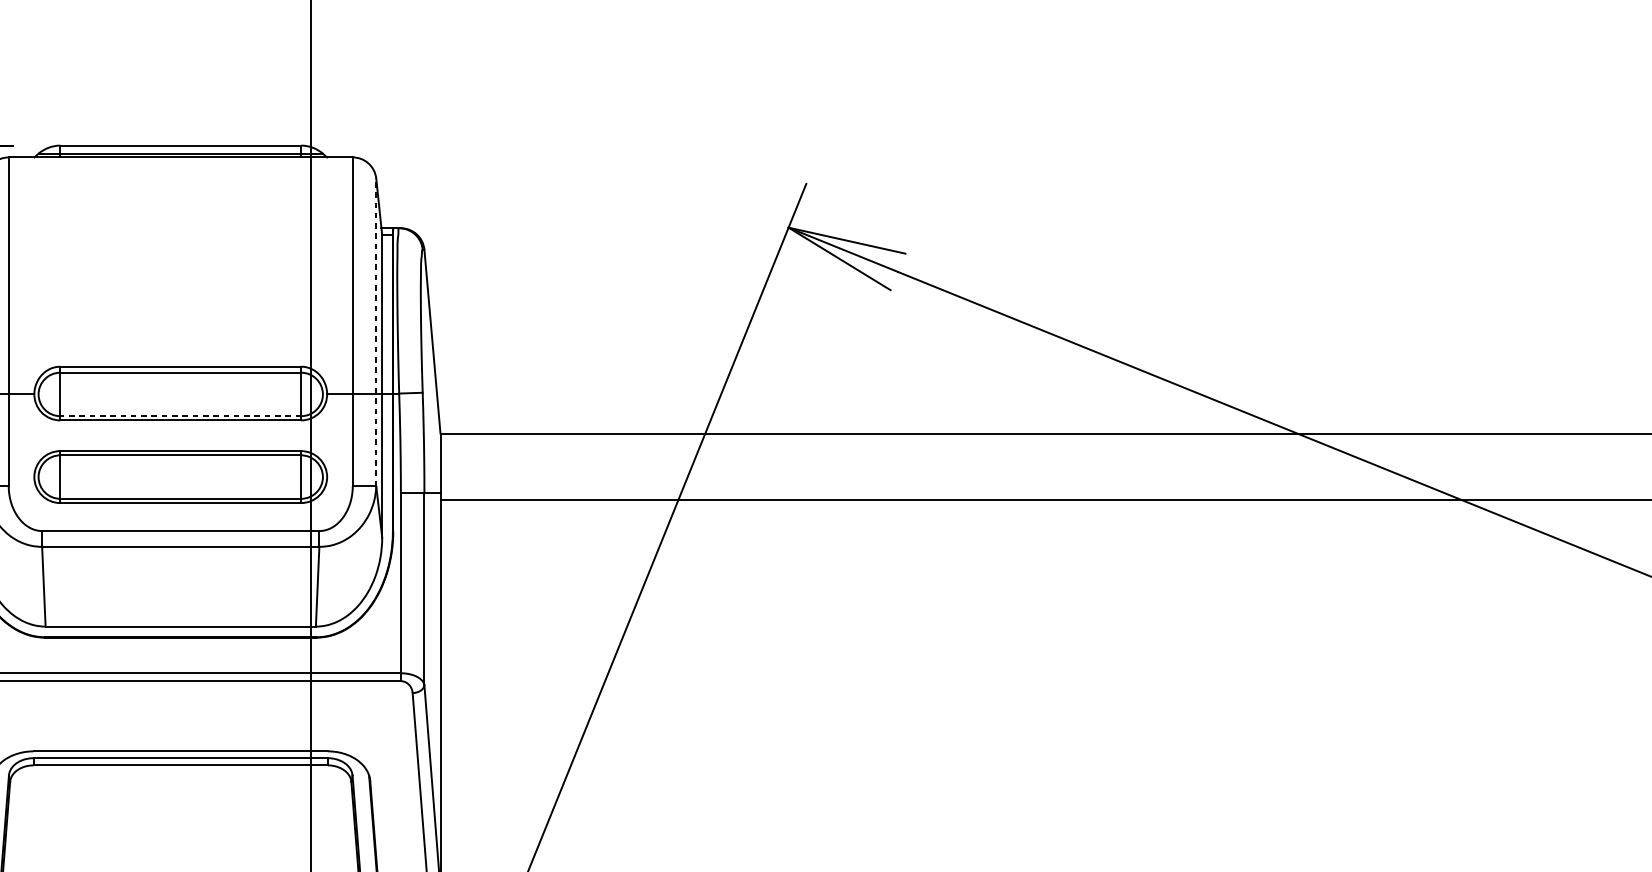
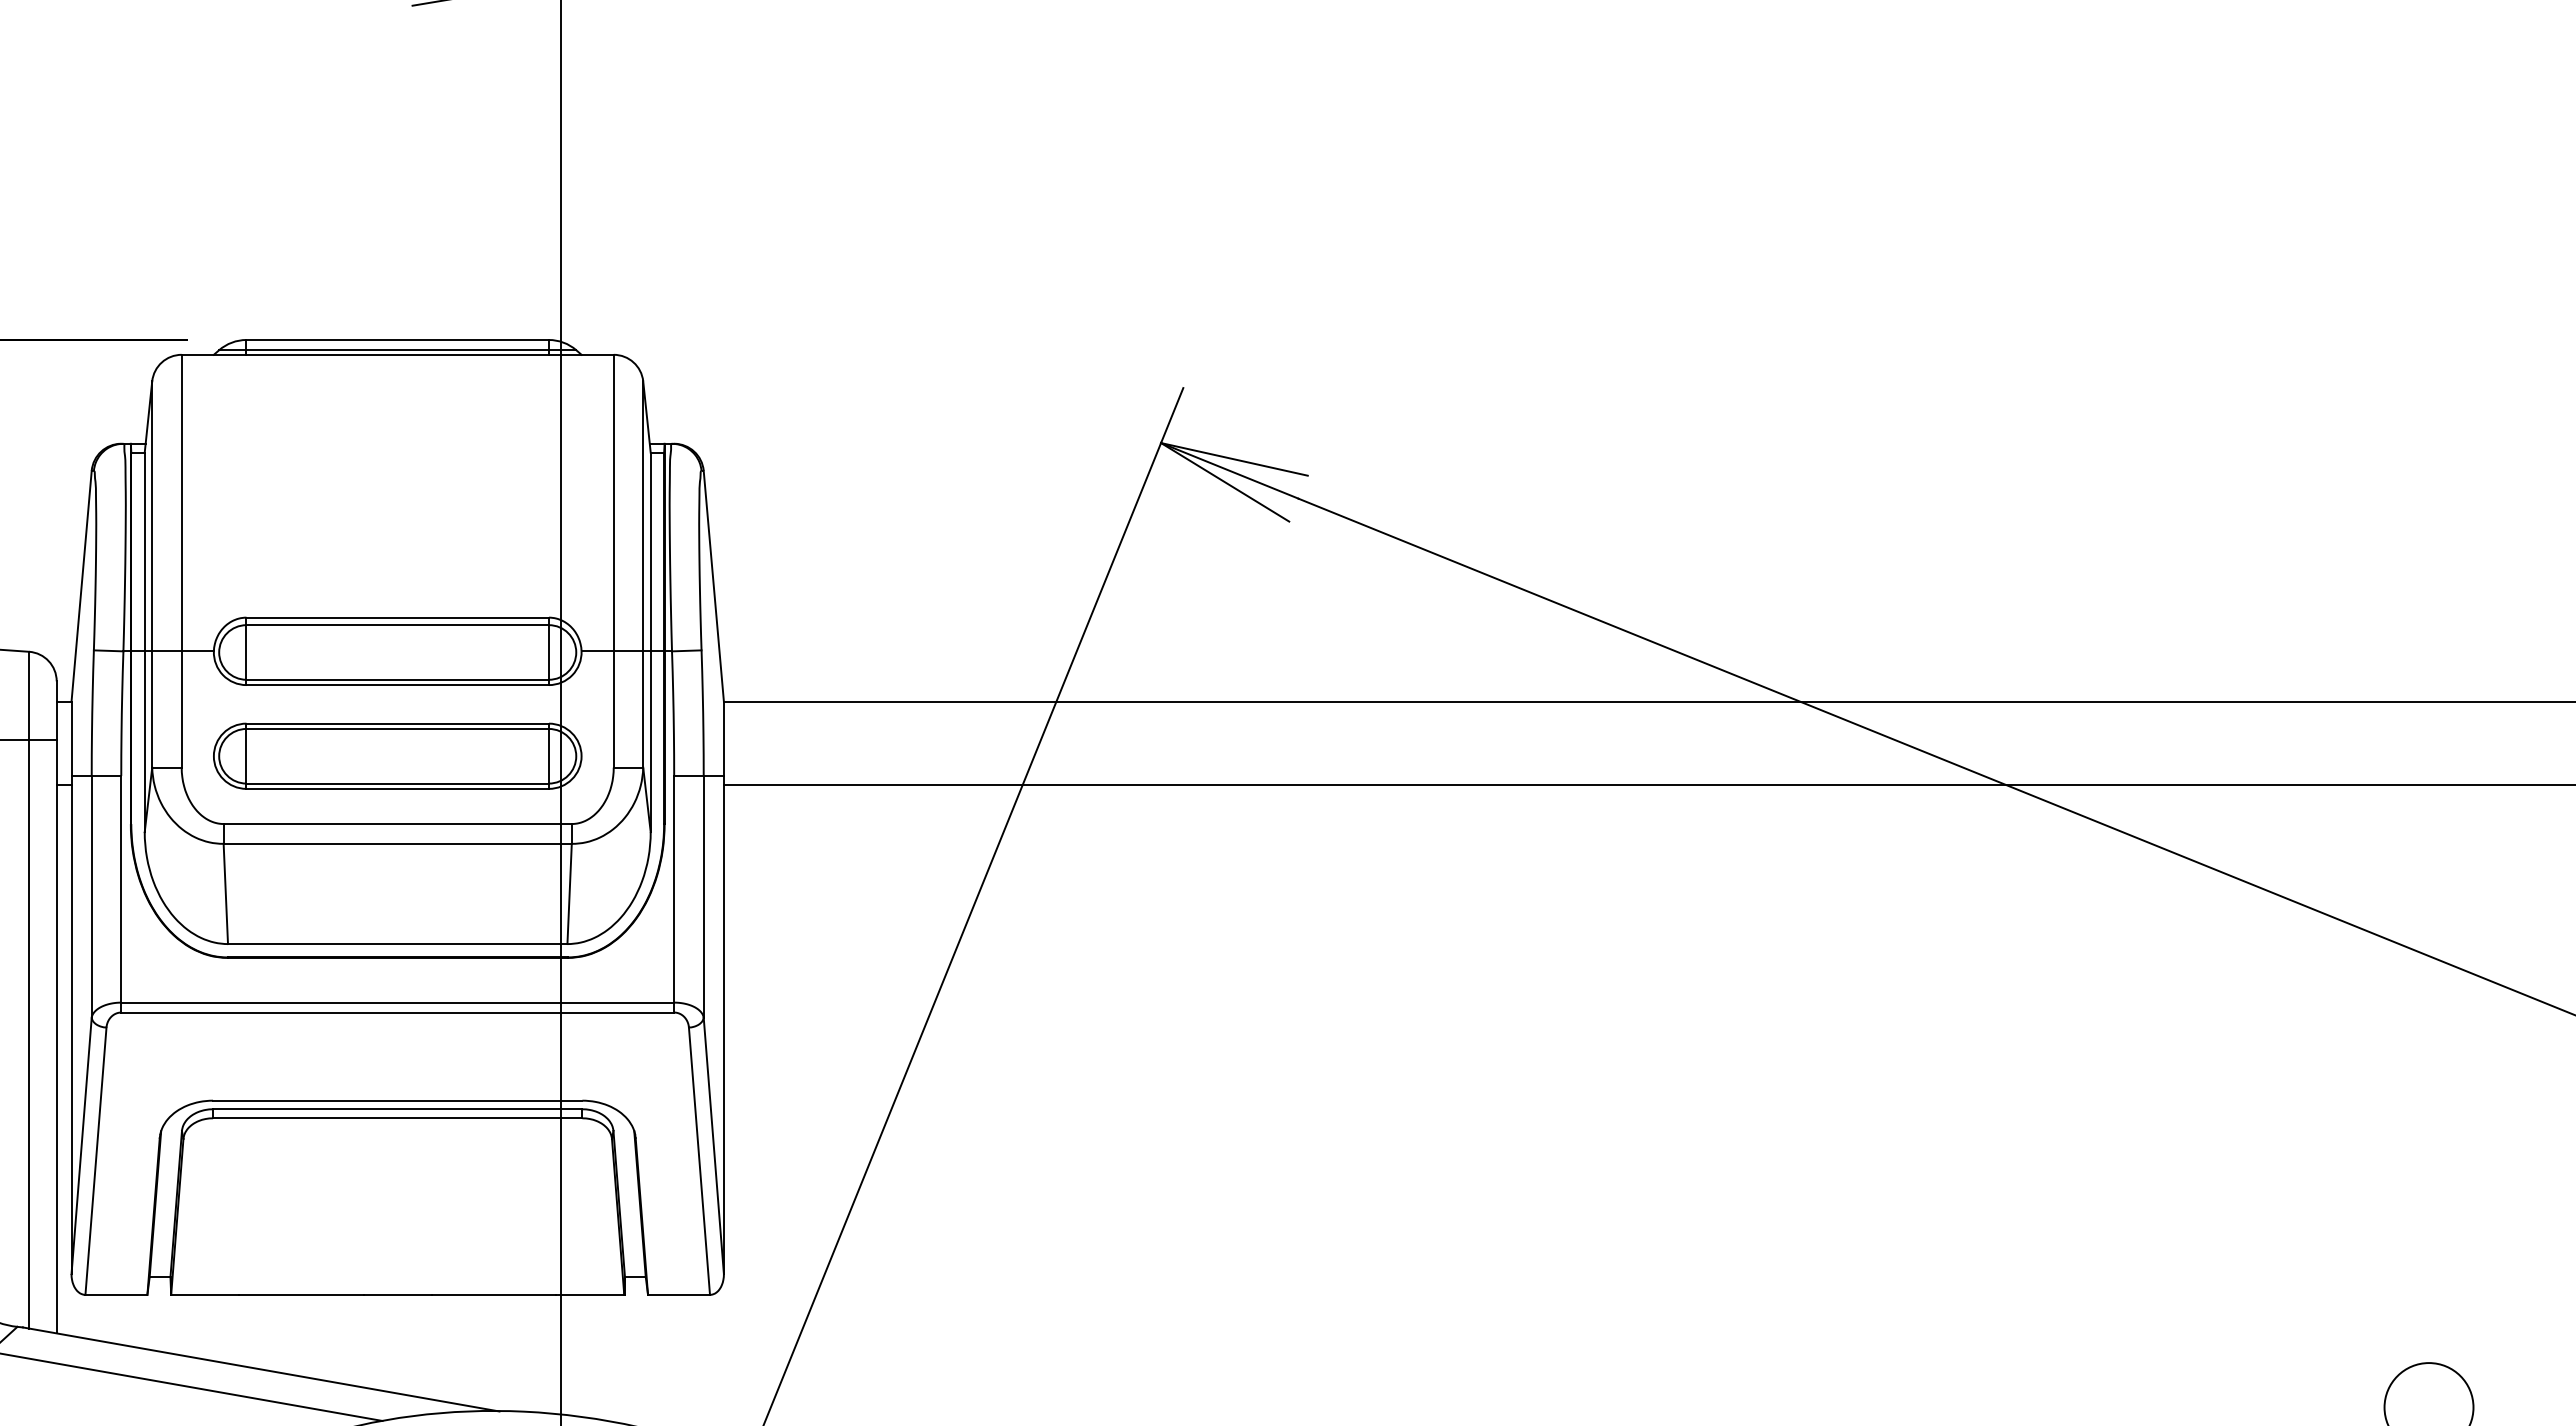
line: (376, 332) -> (643, 574), dashed -> solid
line: (180, 415) -> (397, 679), dashed -> solid

